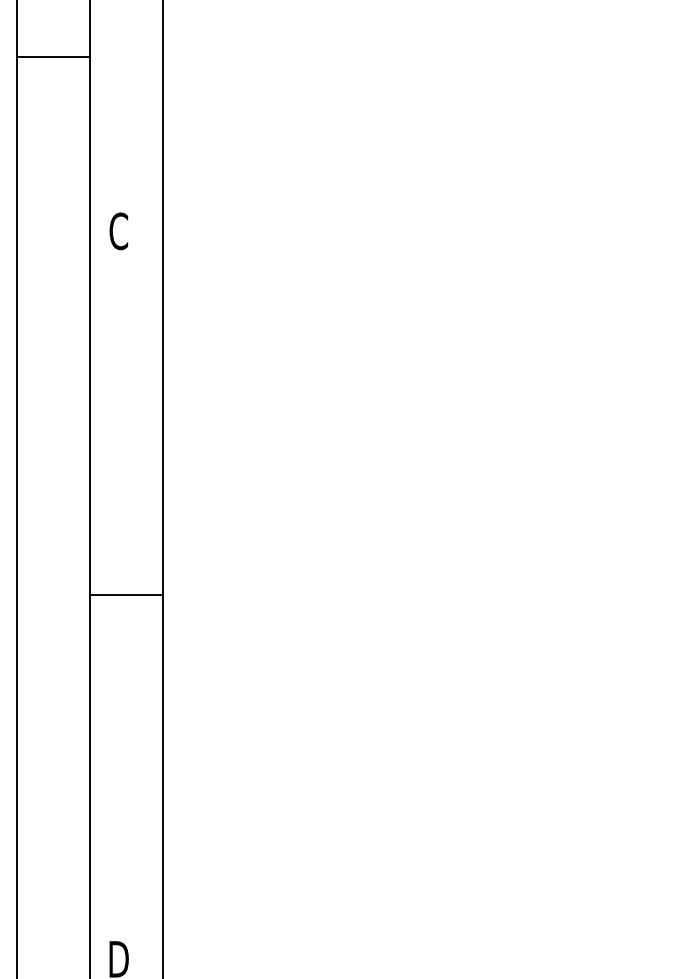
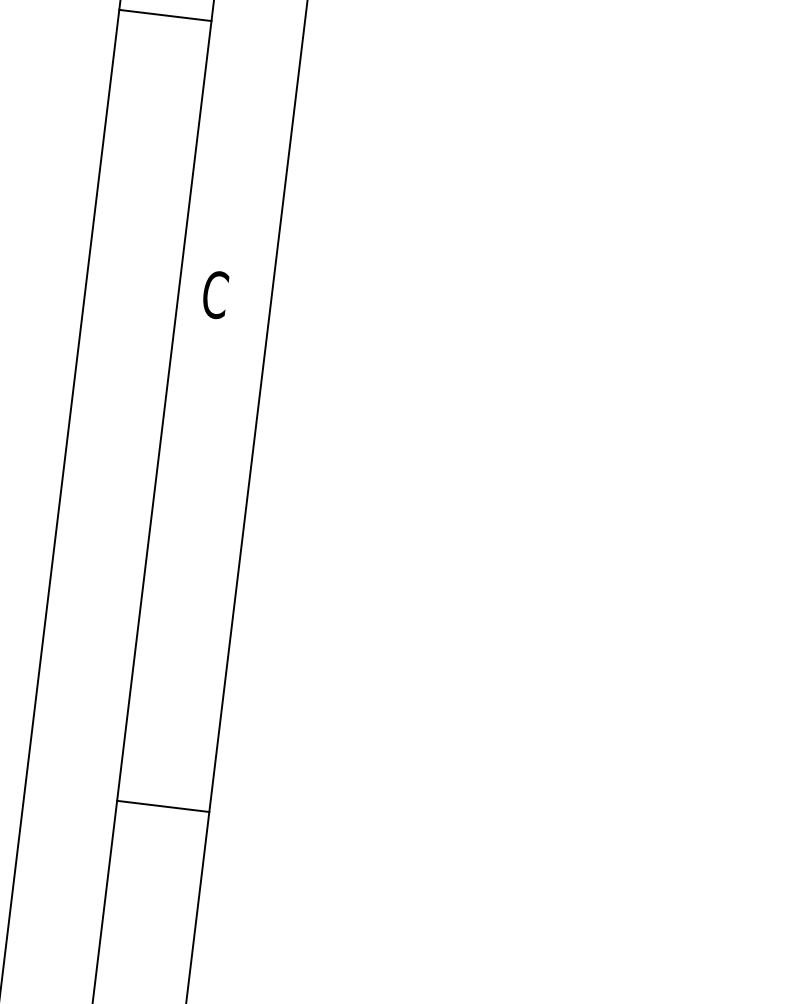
line: (53, 56) -> (165, 15), moved
line: (126, 595) -> (163, 806), moved

